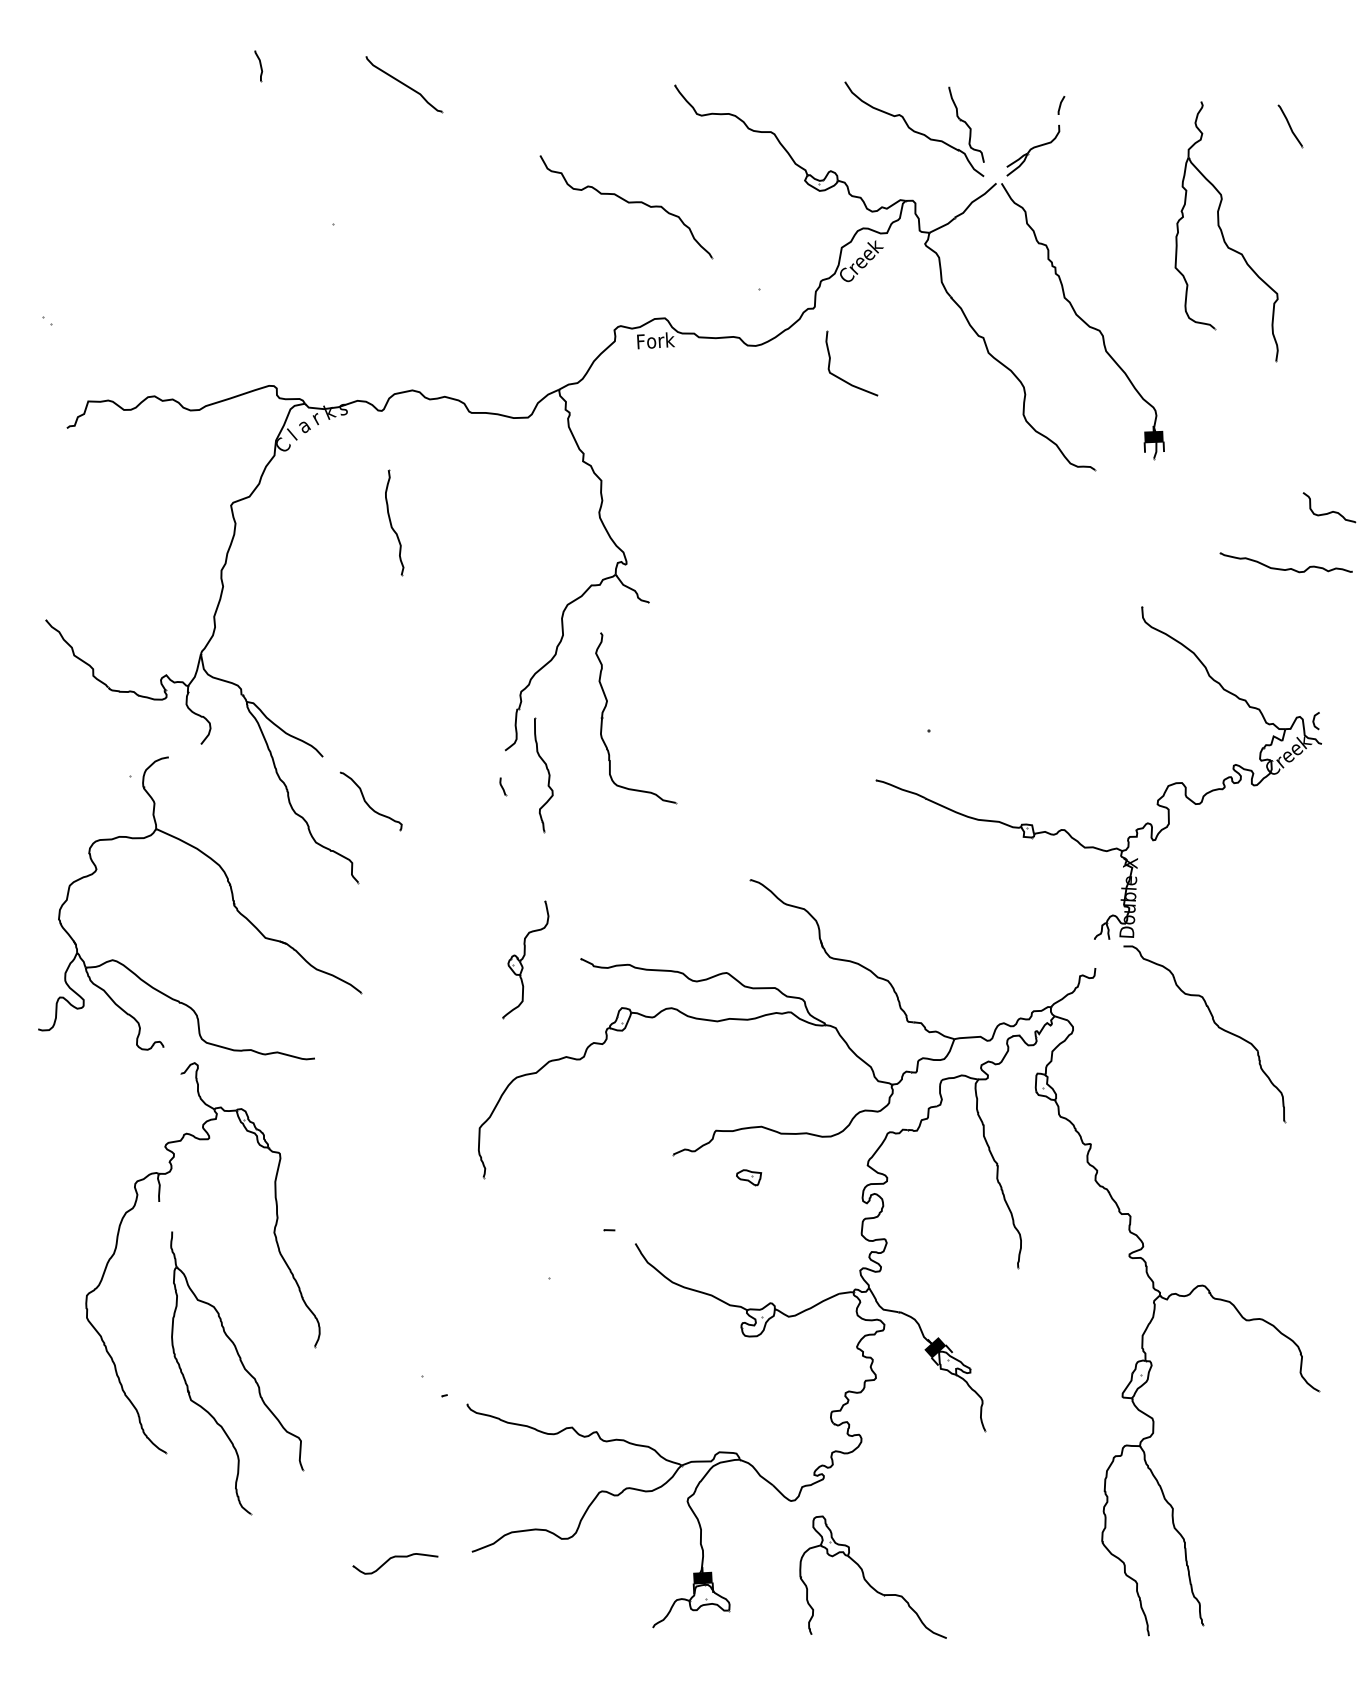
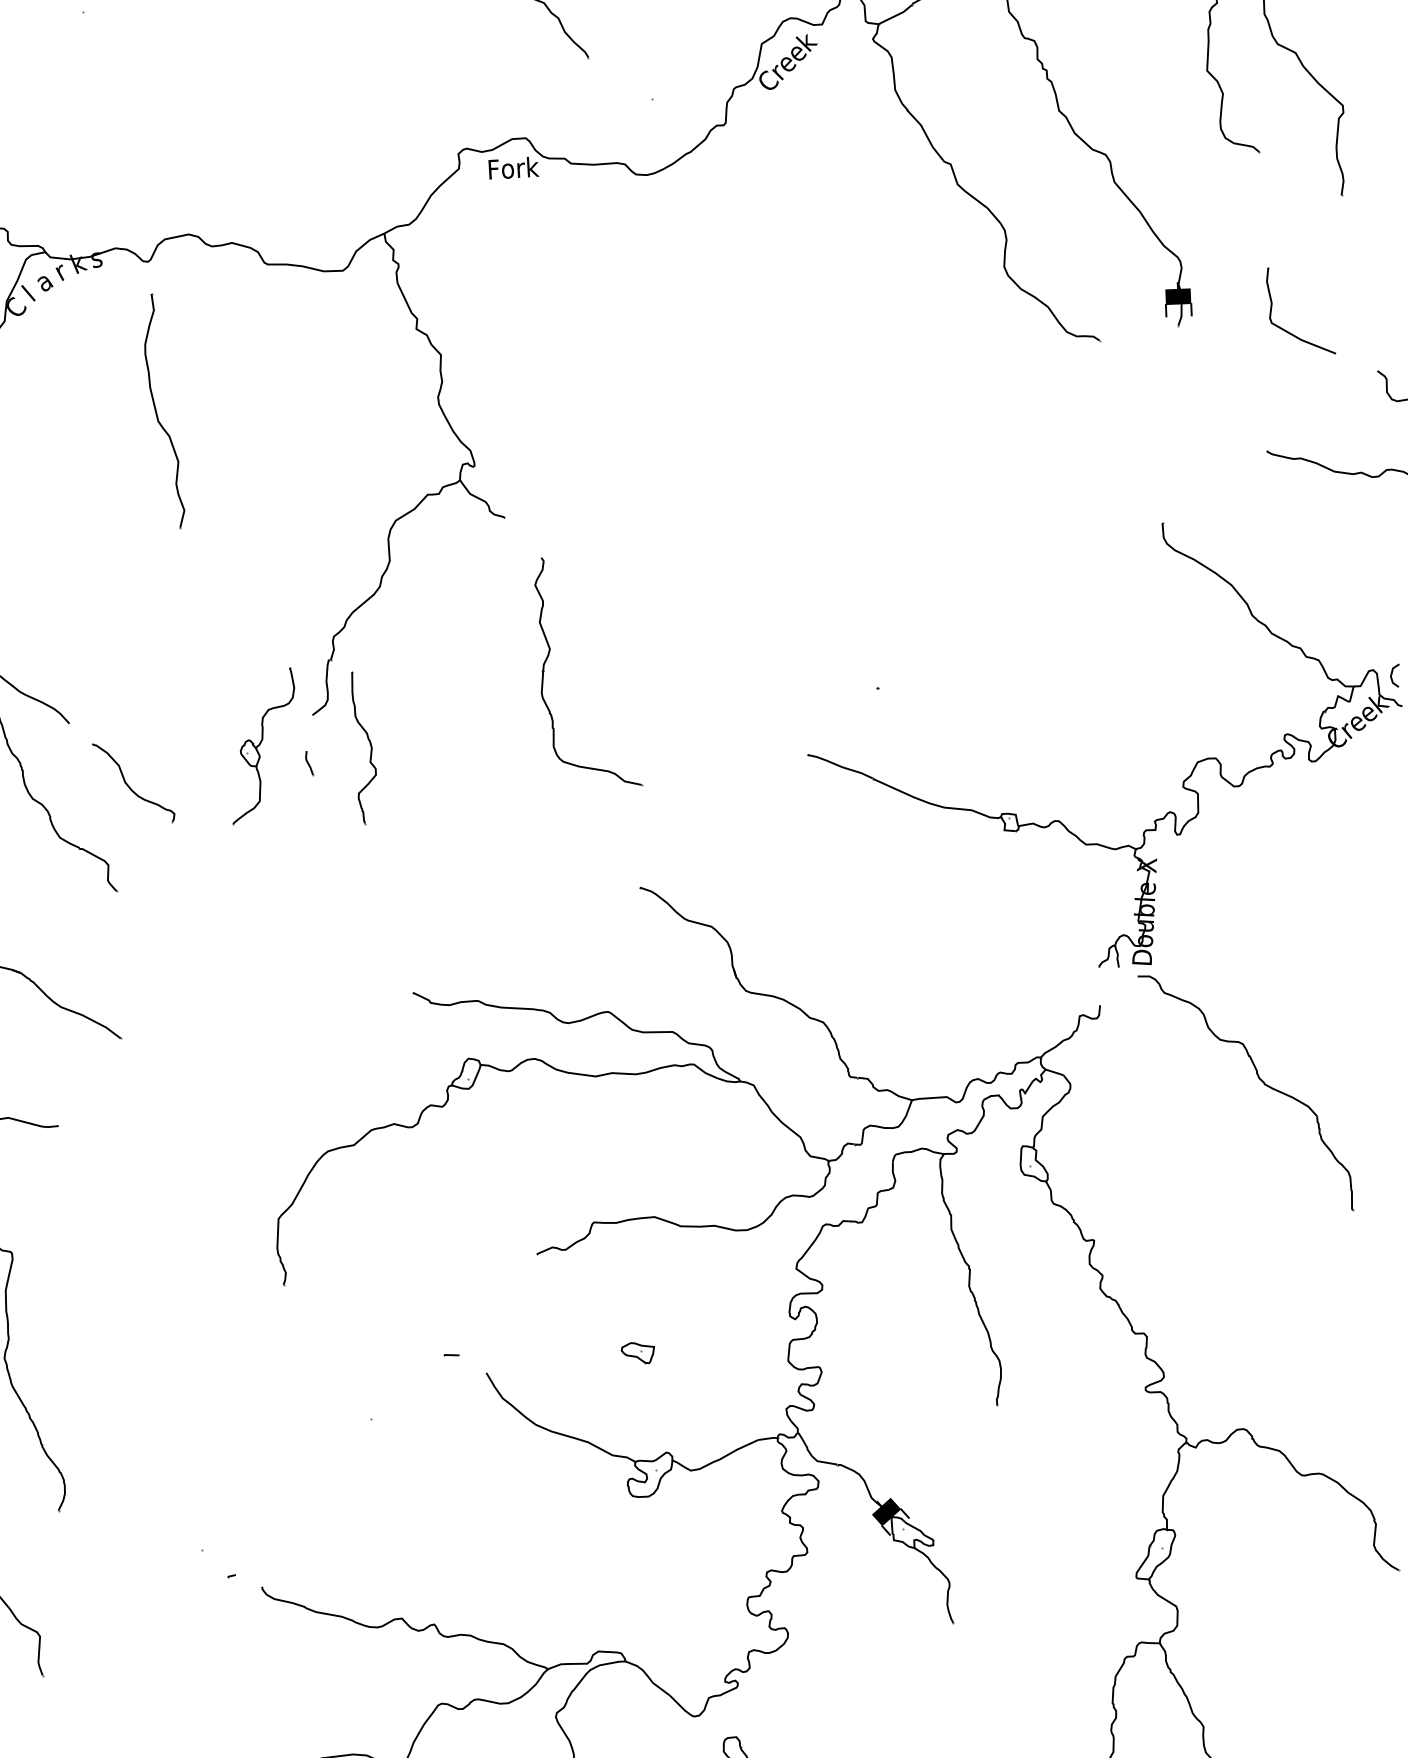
part: (842, 378) -> (1288, 330), moved
part: (394, 522) -> (164, 410), size x1.67
part: (606, 707) -> (549, 657), moved
part: (525, 959) -> (263, 745), moved
part: (749, 1177) -> (638, 1352), moved

